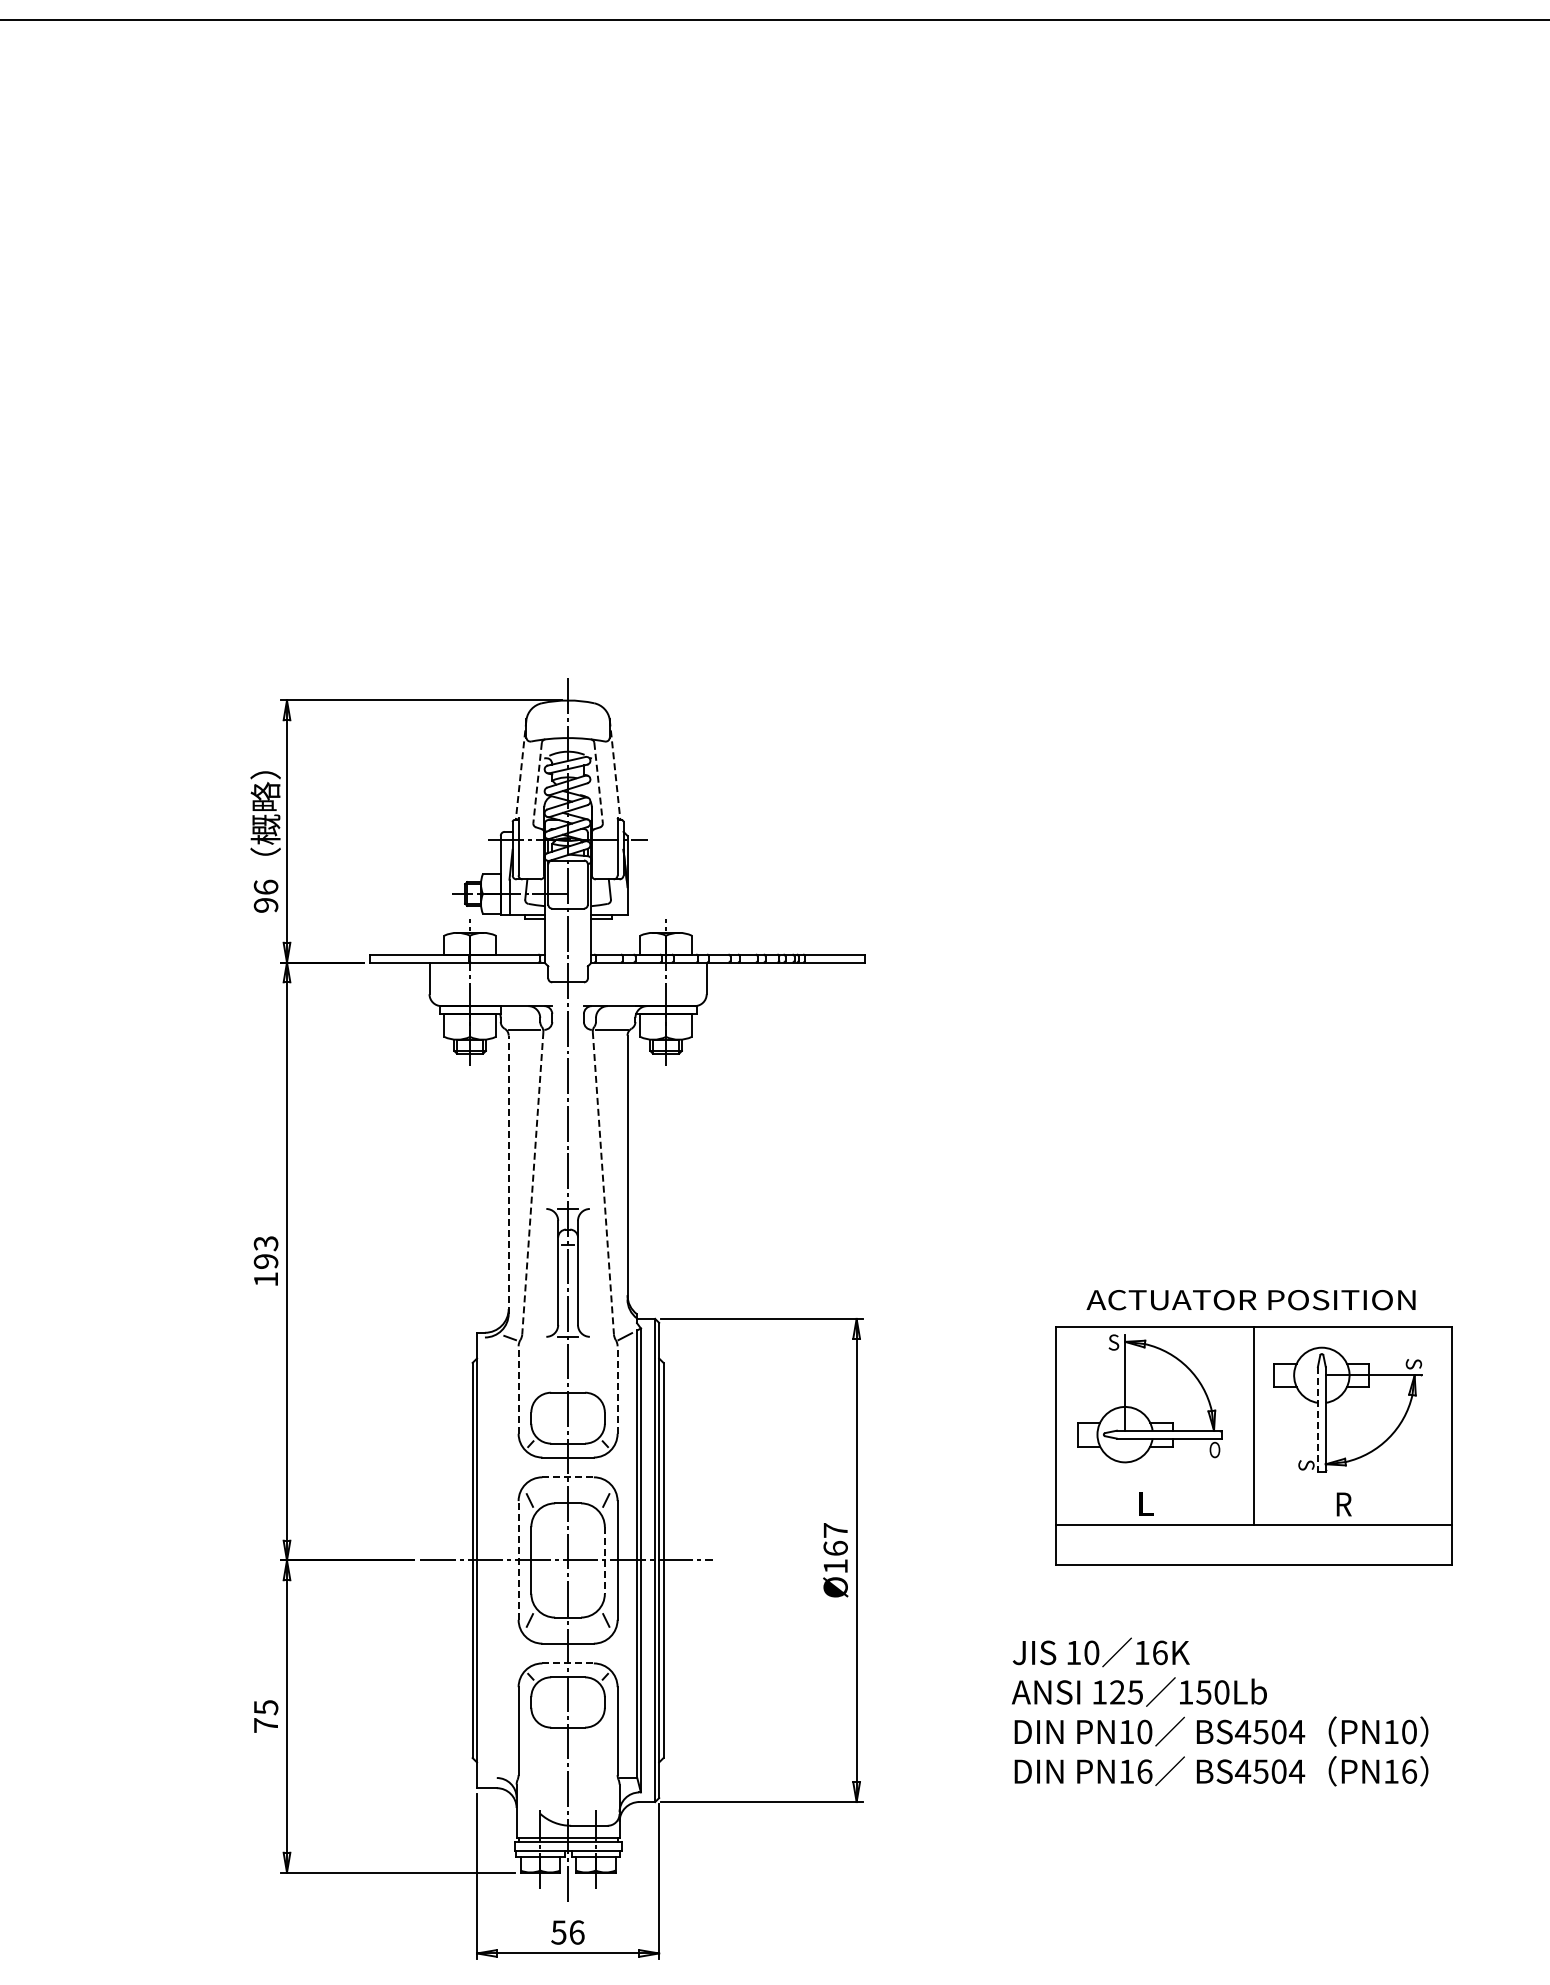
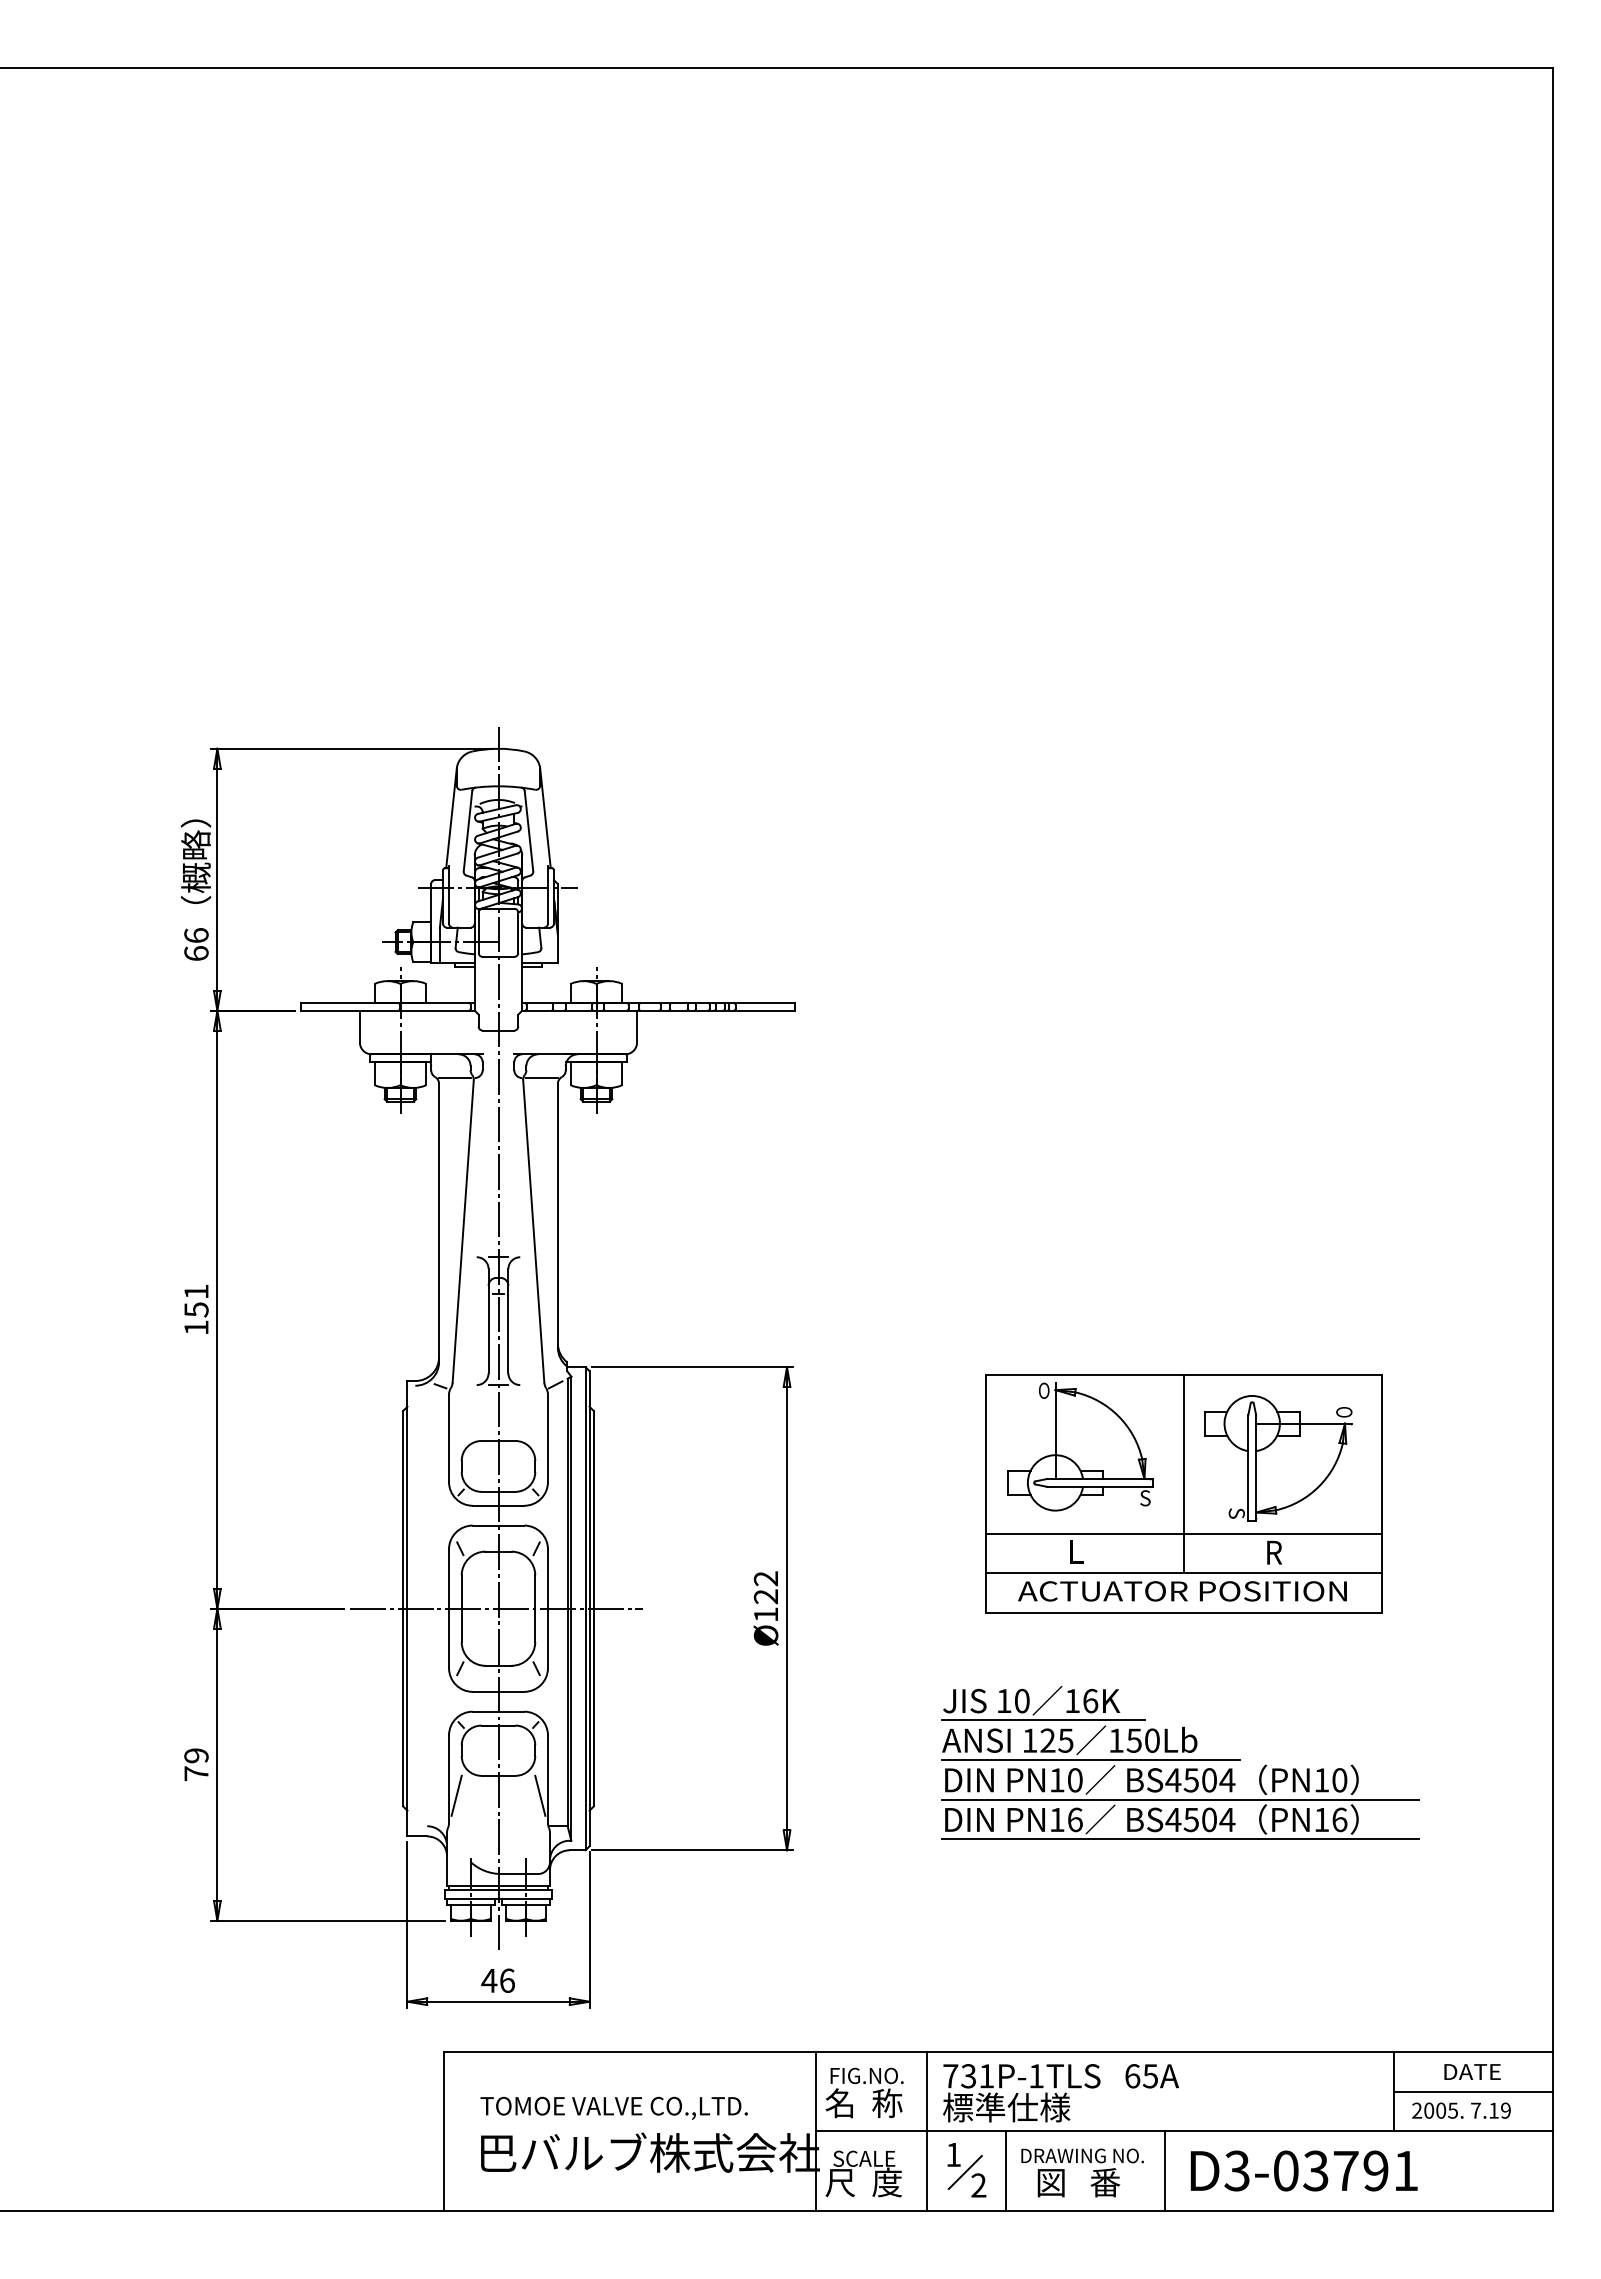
line: (521, 770) -> (451, 818), dashed -> solid
line: (615, 770) -> (545, 818), dashed -> solid
line: (537, 783) -> (467, 831), dashed -> solid
line: (599, 783) -> (529, 831), dashed -> solid
text: (266, 905) -> (196, 953), 96 -> 66
line: (509, 1174) -> (439, 1222), dashed -> solid
line: (533, 1183) -> (463, 1231), dashed -> solid
line: (603, 1183) -> (533, 1231), dashed -> solid
text: (266, 1252) -> (196, 1300), 193 -> 151
text: (1251, 1300) -> (1182, 1591), moved
text: (1113, 1342) -> (1043, 1390), S -> O
text: (1414, 1364) -> (1344, 1412), S -> O
line: (519, 1390) -> (449, 1438), dashed -> solid
line: (617, 1390) -> (547, 1438), dashed -> solid
line: (1318, 1420) -> (1248, 1468), dashed -> solid
text: (1215, 1450) -> (1145, 1498), O -> S
line: (568, 1477) -> (498, 1525), dashed -> solid
line: (1254, 1485) -> (1184, 1533), added
text: (835, 1539) -> (765, 1587), Ø167 -> Ø122
line: (519, 1560) -> (449, 1608), dashed -> solid
line: (605, 1561) -> (535, 1609), dashed -> solid
line: (568, 1663) -> (498, 1711), dashed -> solid
line: (1113, 1672) -> (1043, 1720), added
text: (266, 1707) -> (196, 1755), 75 -> 79
line: (1160, 1712) -> (1090, 1760), added
line: (526, 1747) -> (456, 1795), added
line: (610, 1747) -> (540, 1795), added
line: (1249, 1751) -> (1179, 1799), added
line: (1249, 1791) -> (1179, 1839), added
text: (559, 1933) -> (489, 1981), 56 -> 46

